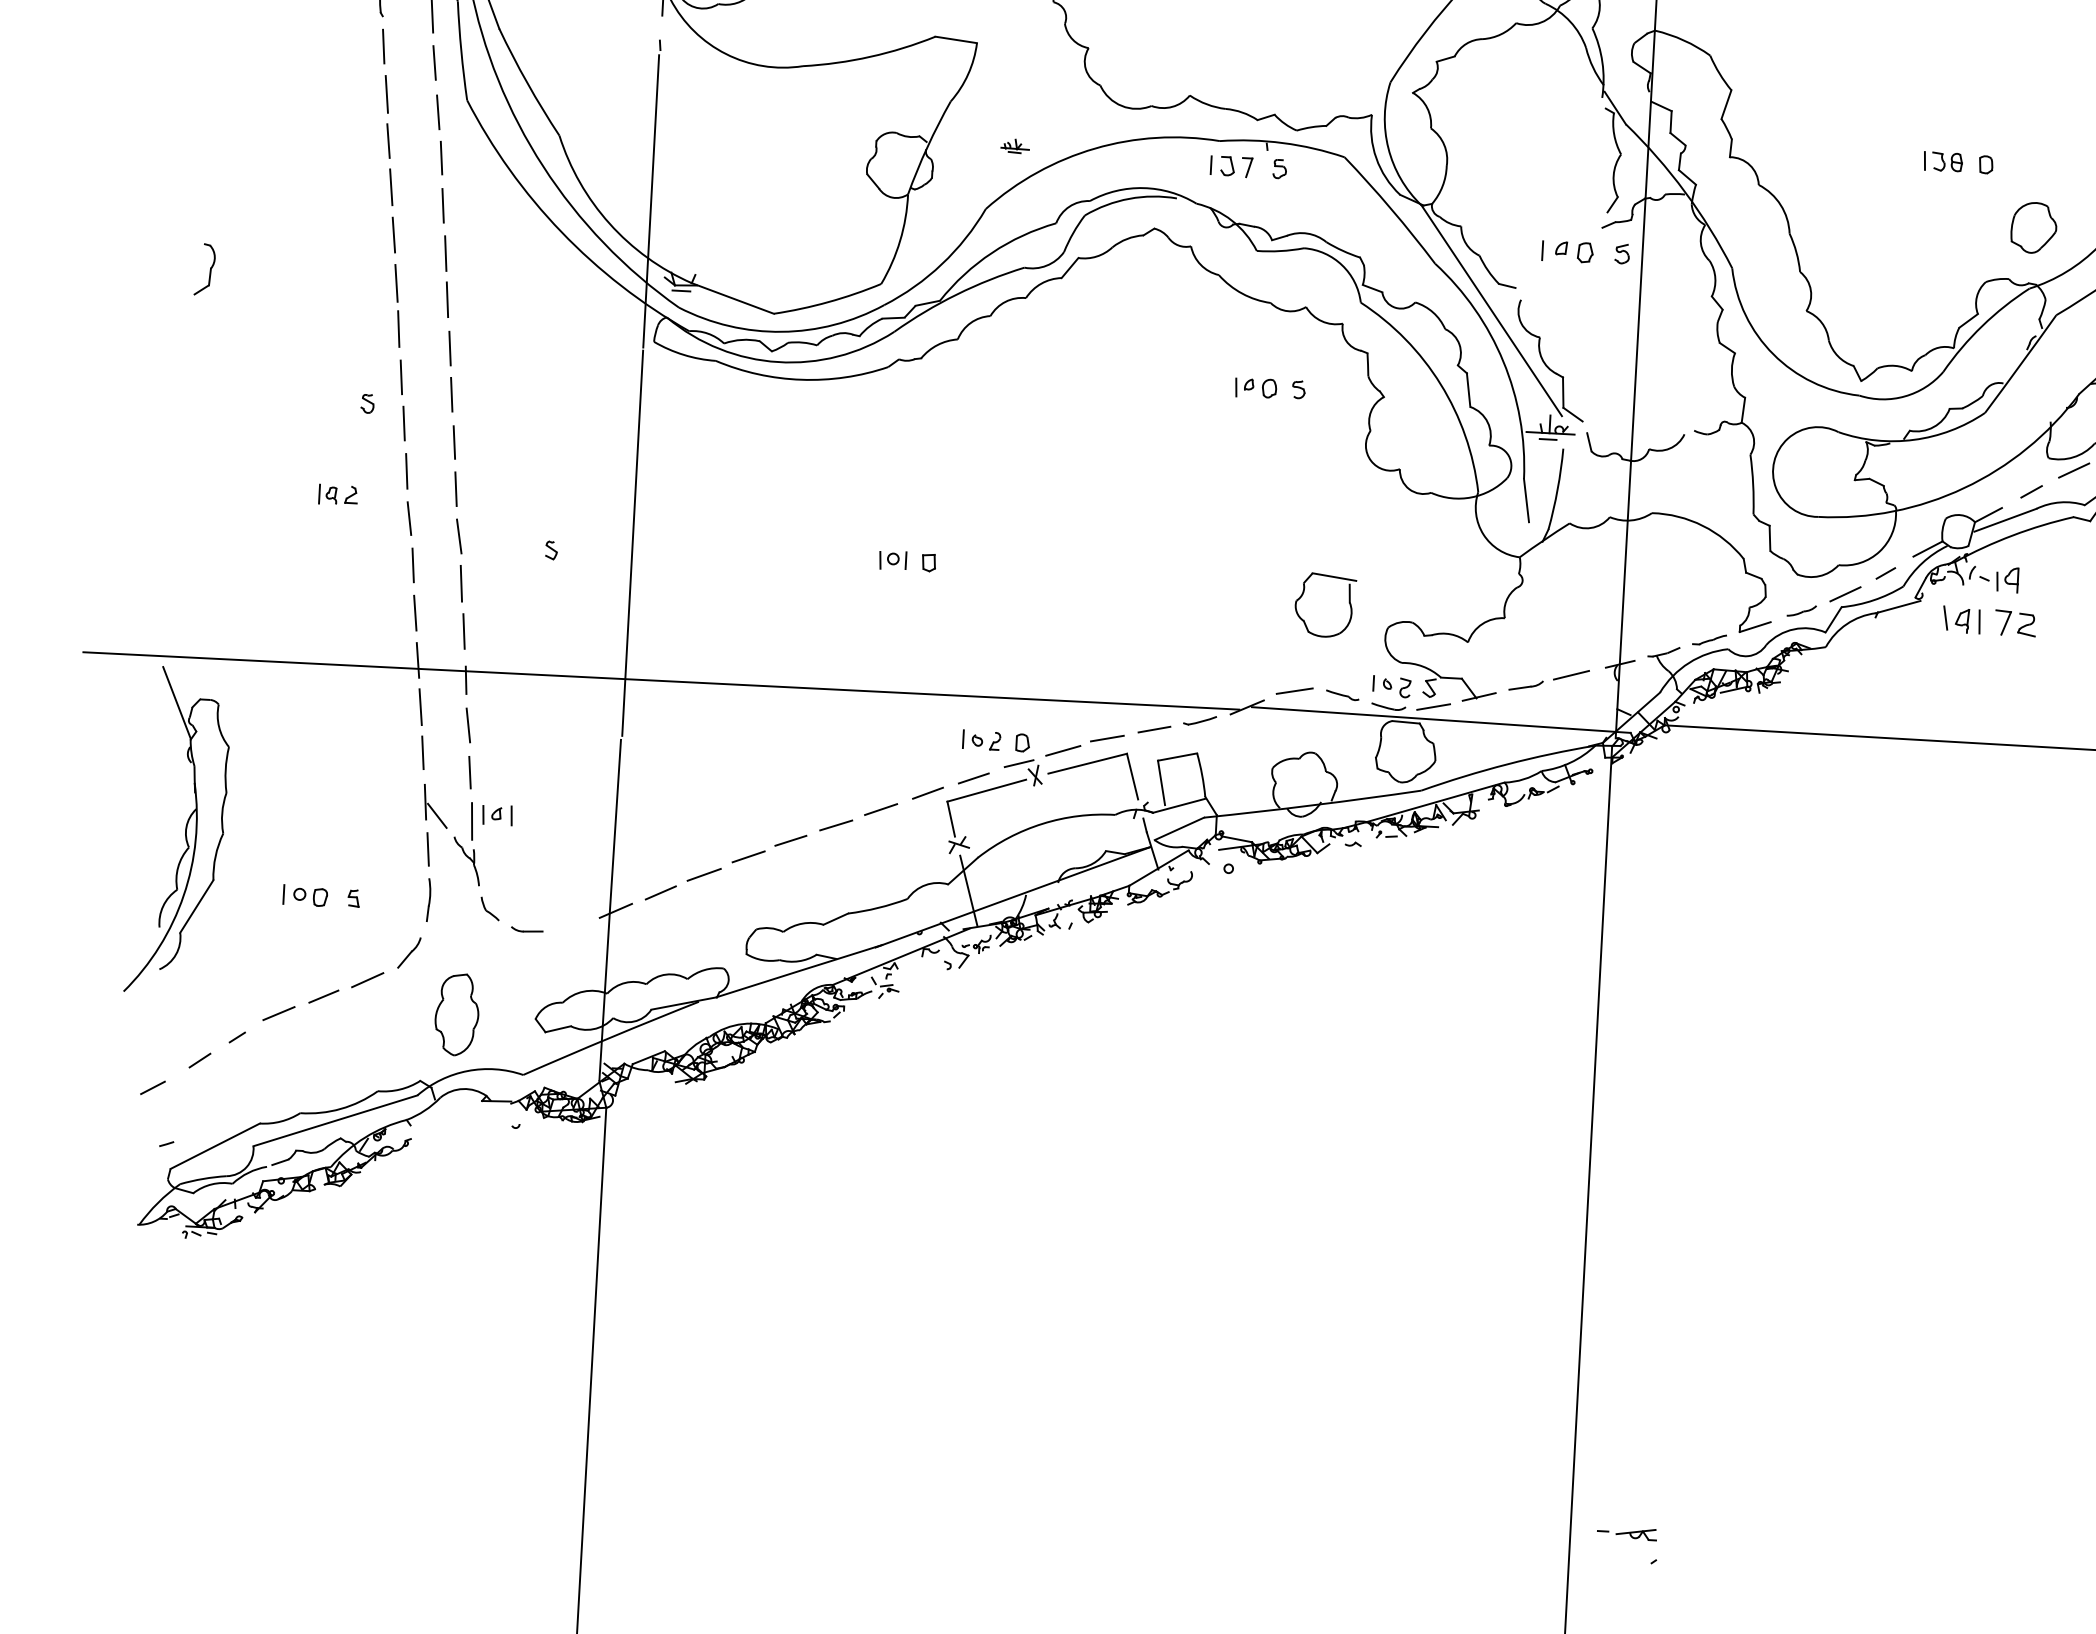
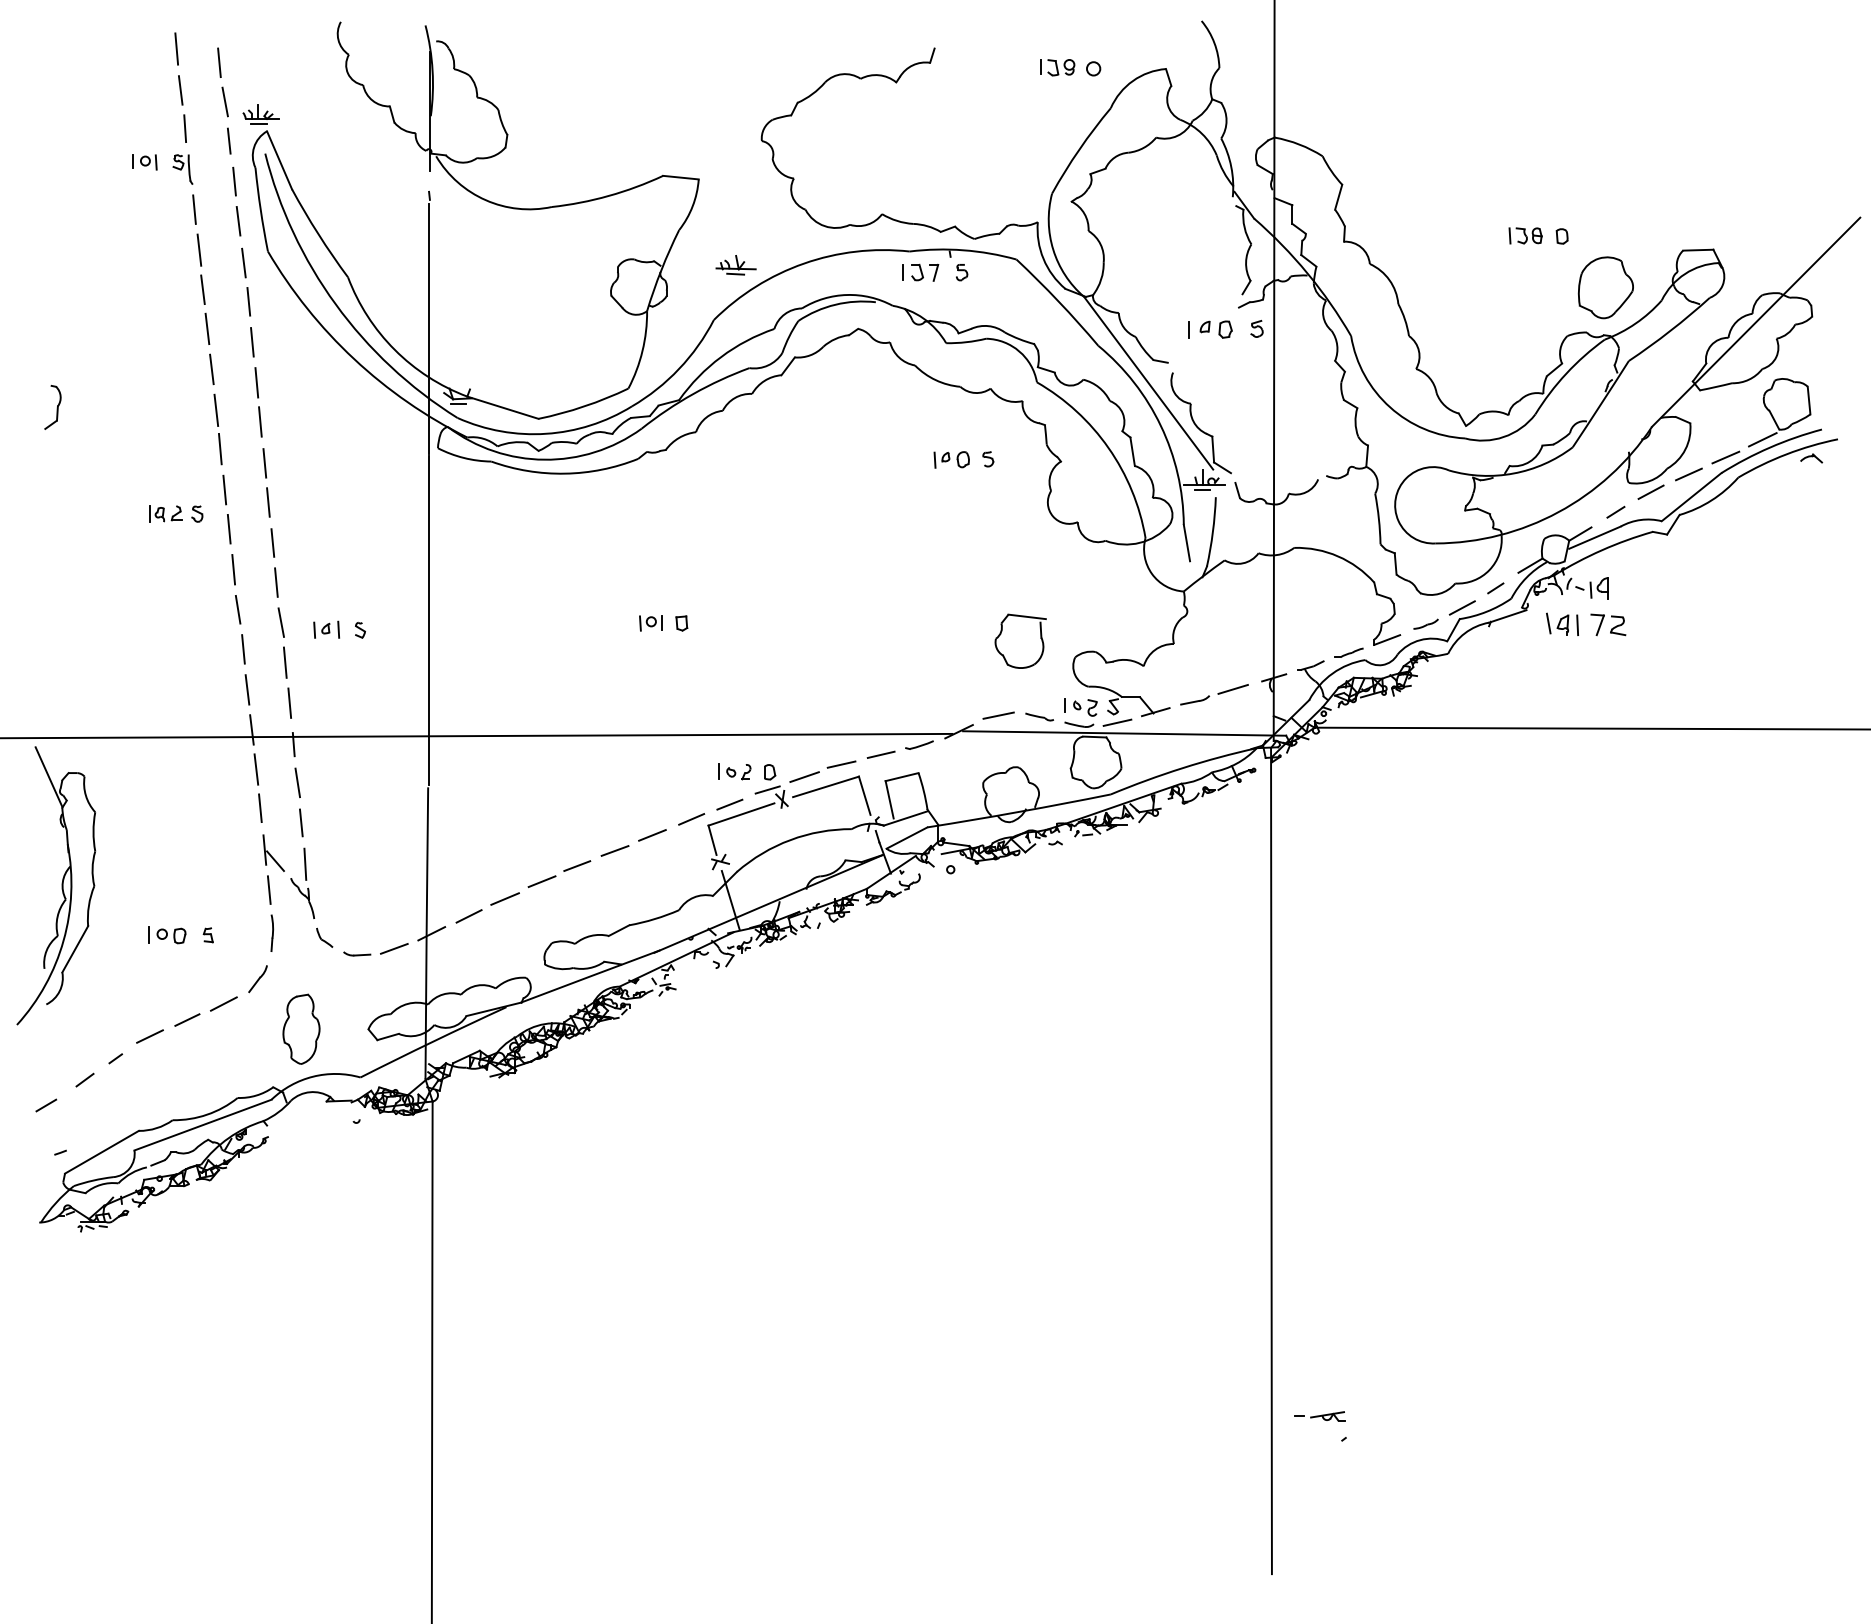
part: (1014, 146) -> (735, 265), size x1.67
part: (2033, 227) -> (1605, 287), size x1.43
part: (338, 494) -> (165, 513), moved
part: (497, 814) -> (326, 629), moved
line: (571, 925) -> (394, 948), added

